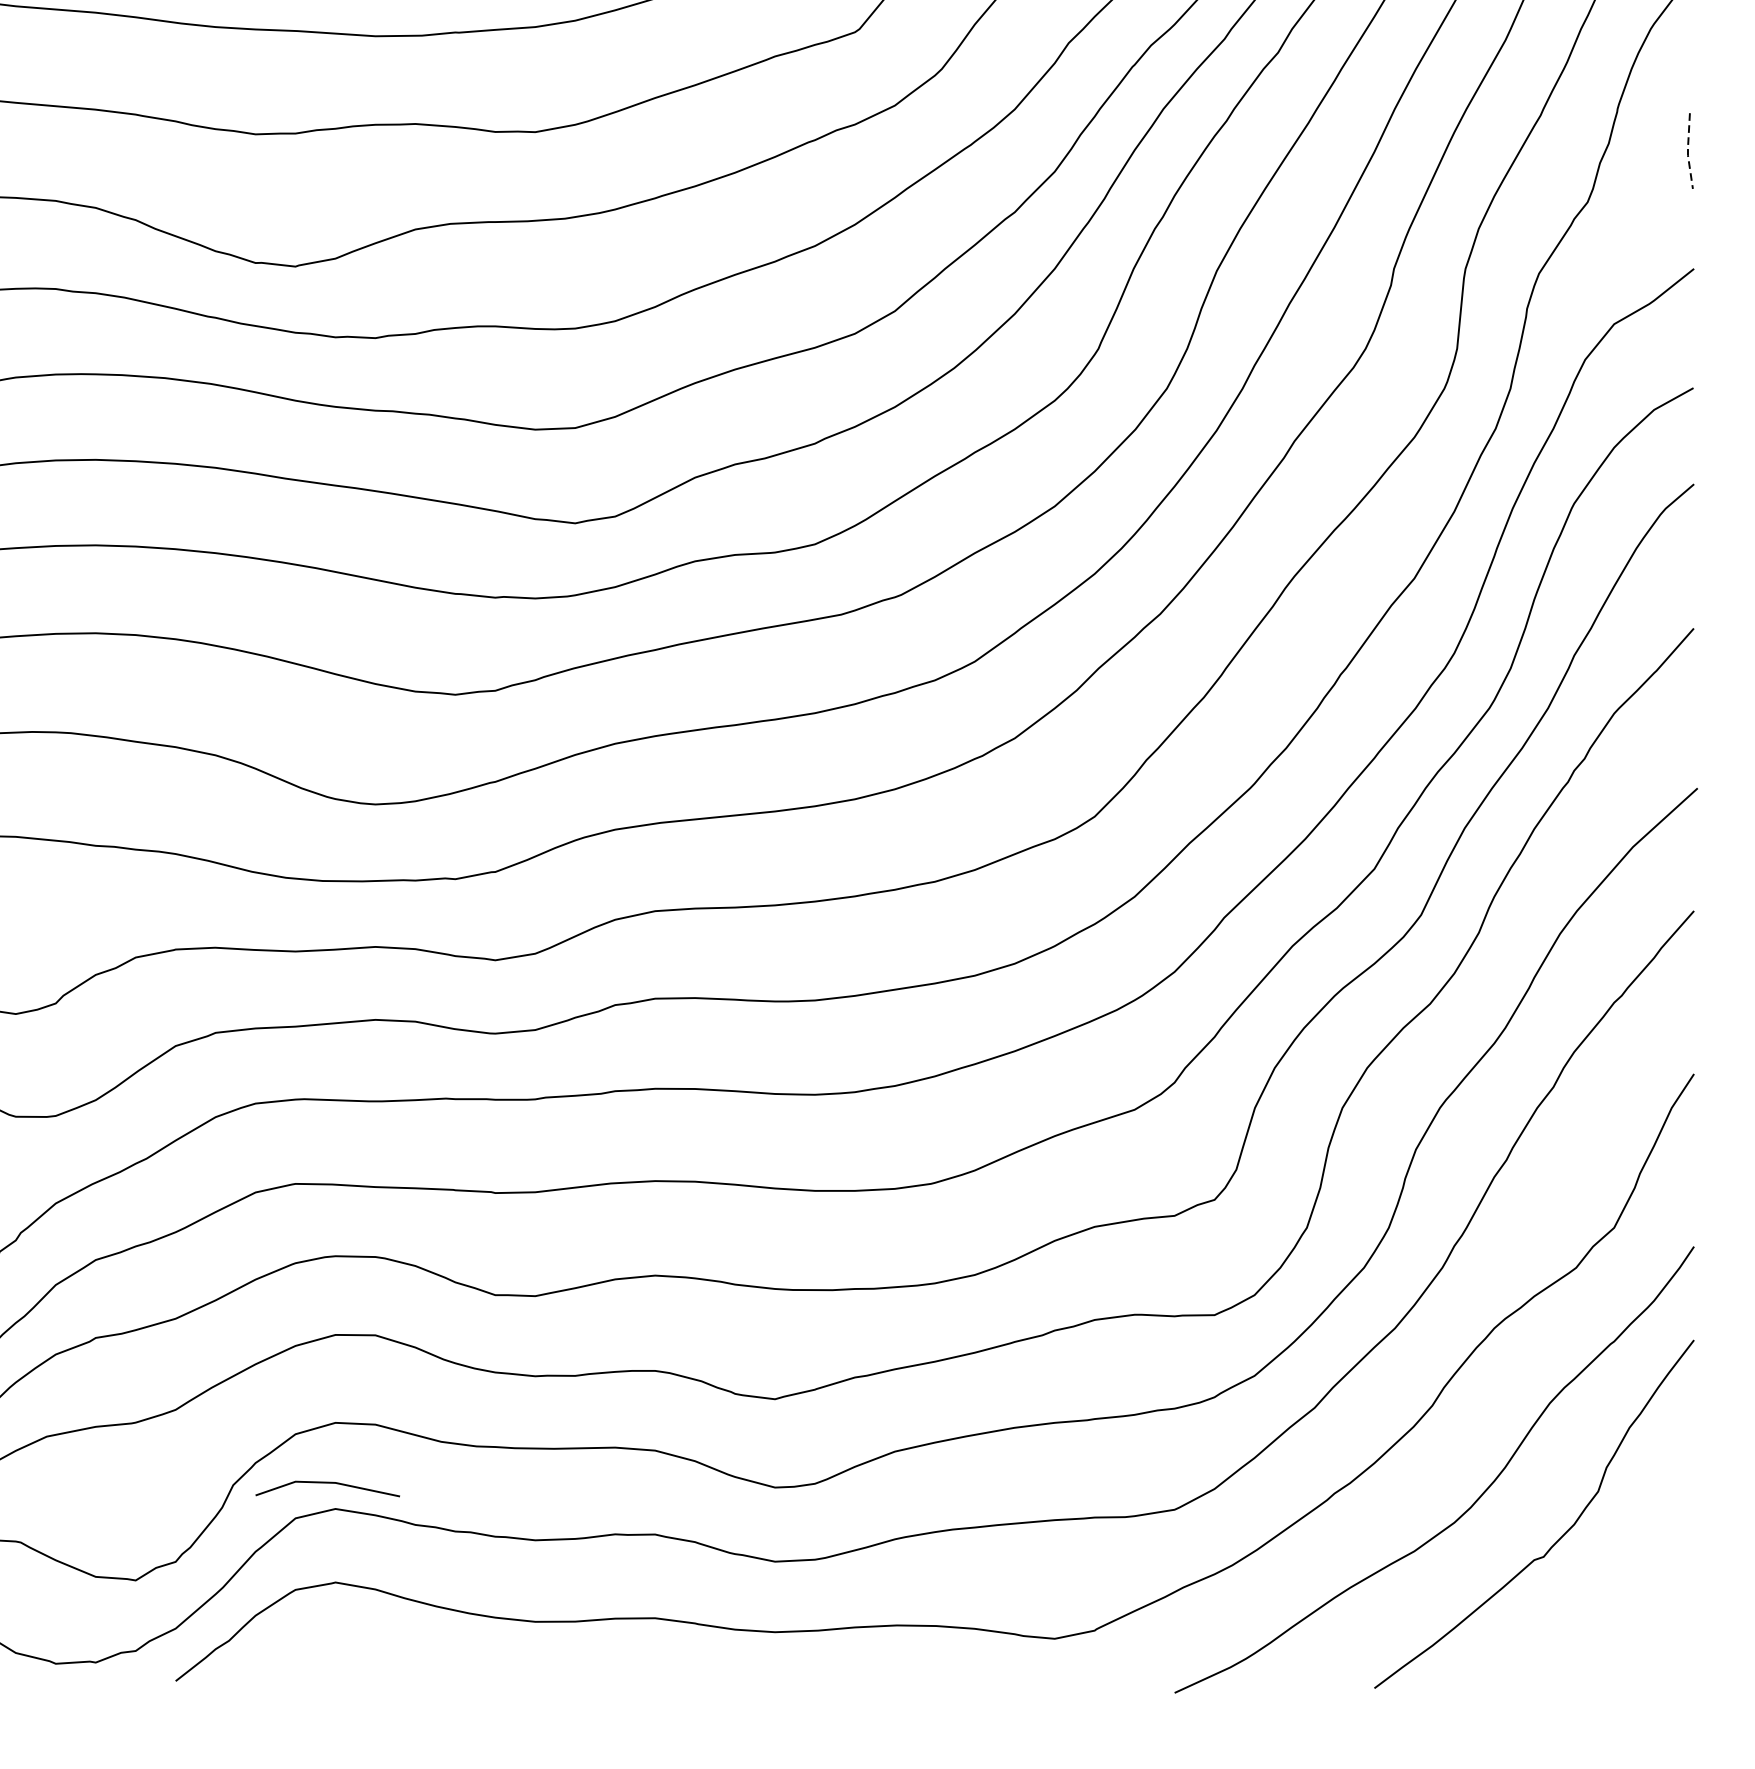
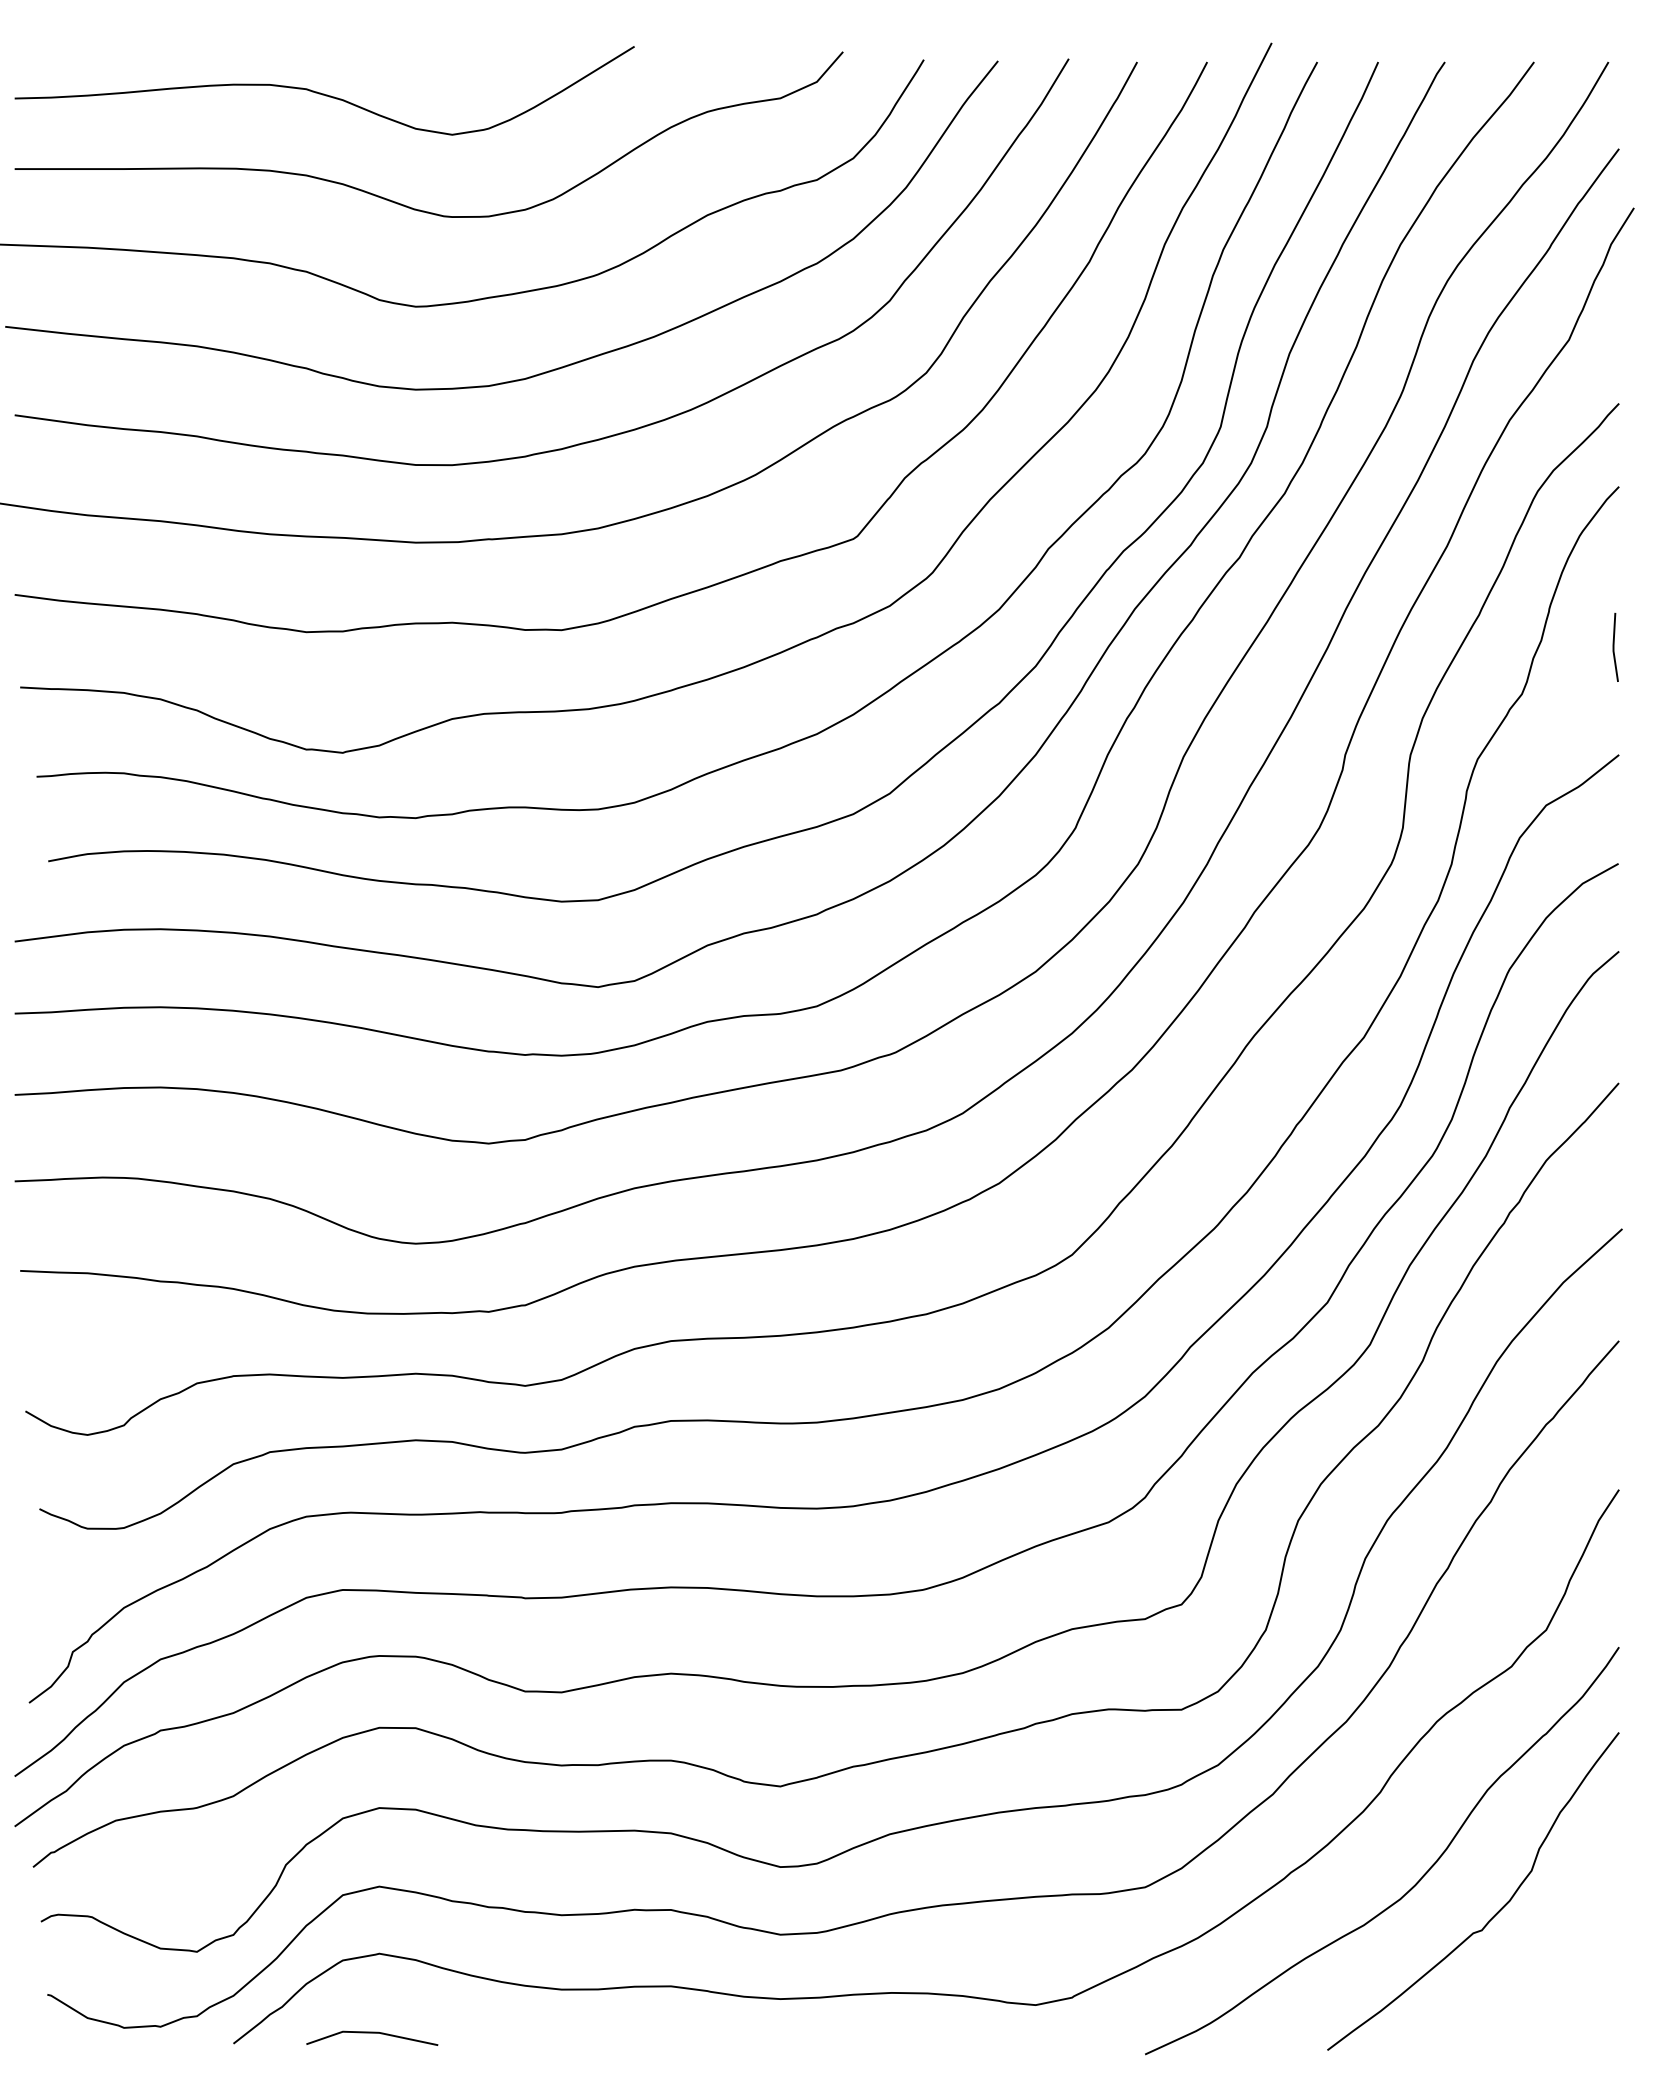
line: (1687, 152) -> (1613, 648), dashed -> solid
line: (328, 1483) -> (372, 2033), moved

